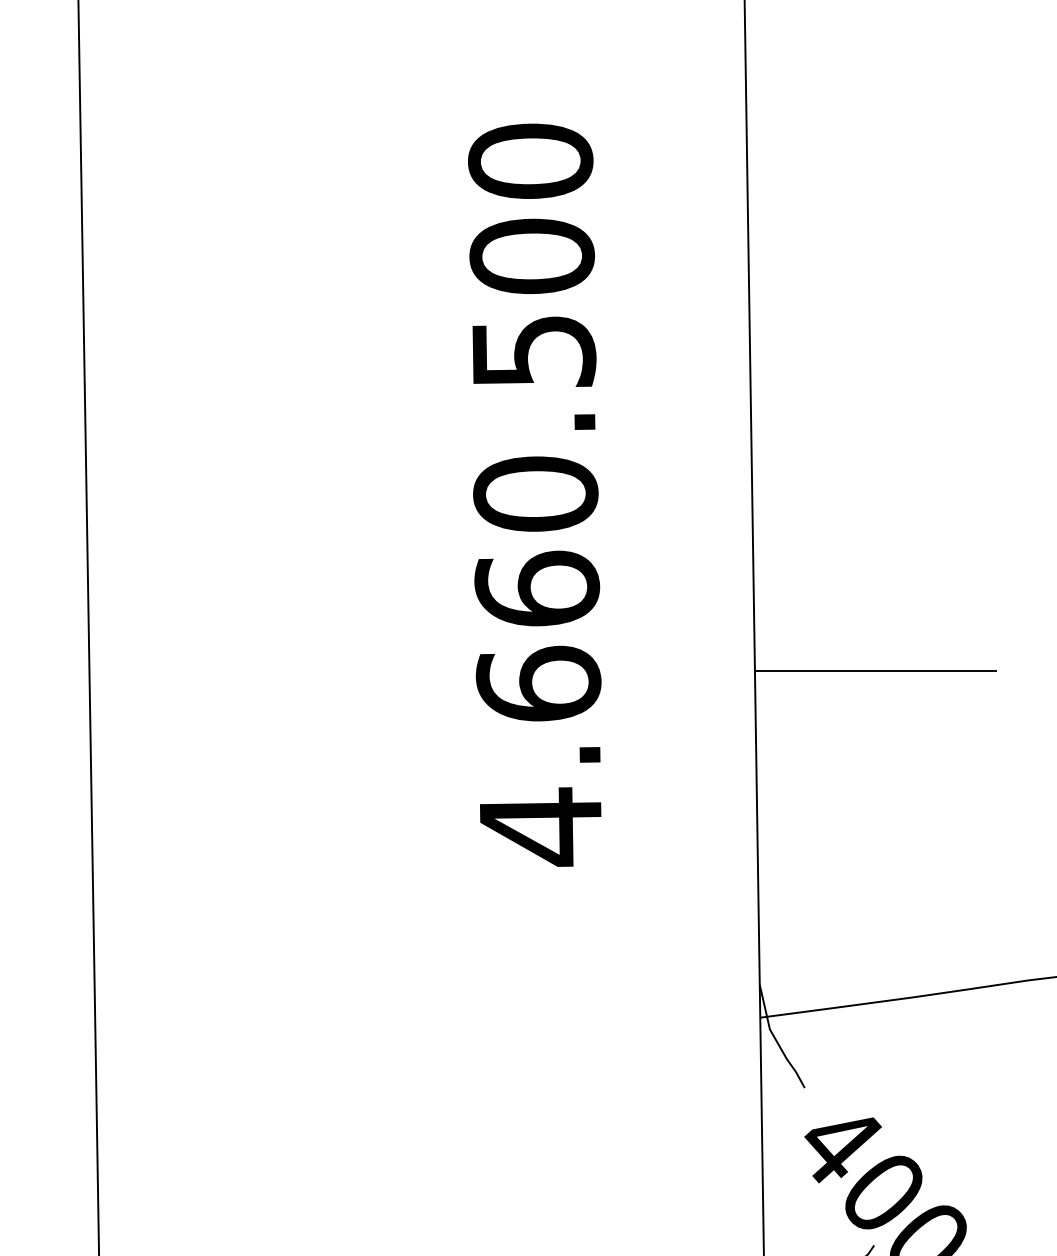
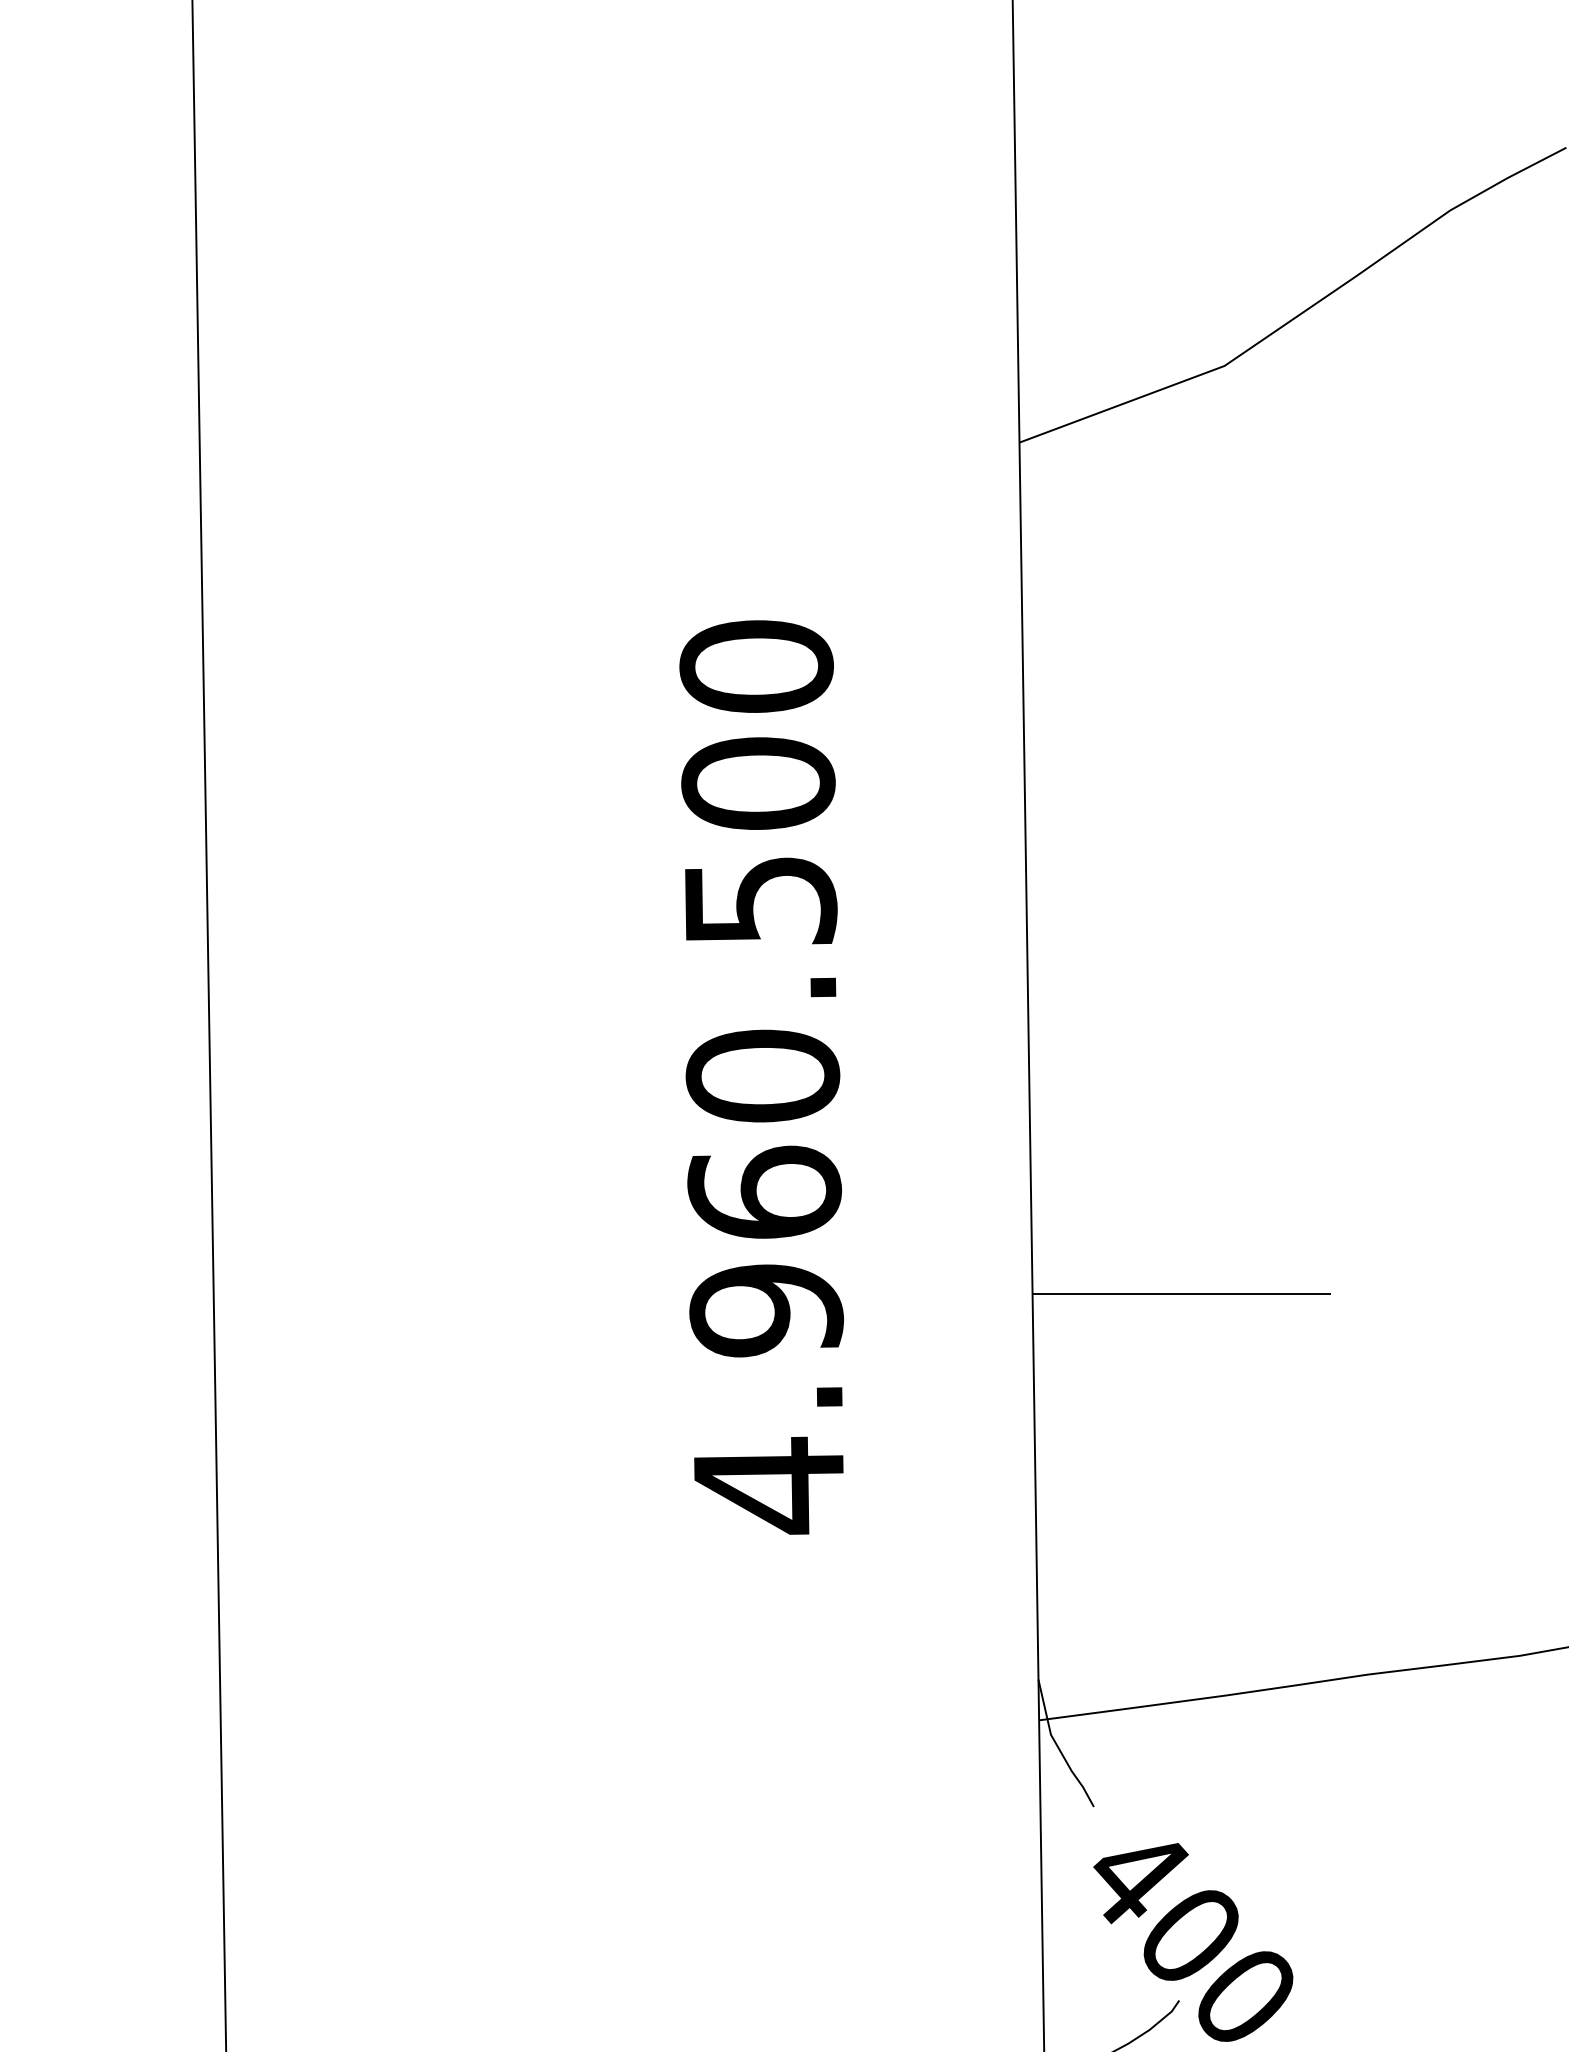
text: (538, 683) -> (766, 1309), 4.660.500 -> 4.960.500

